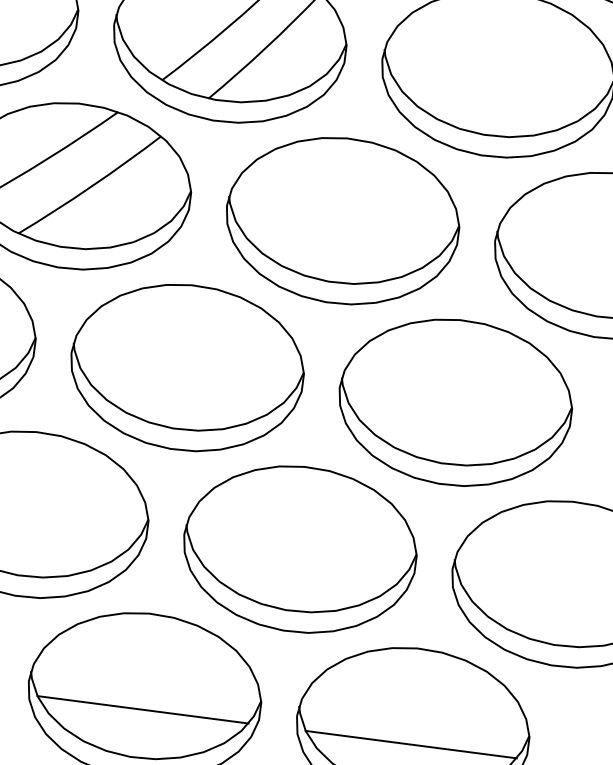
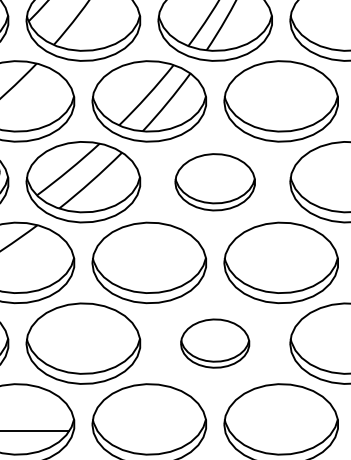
part: (341, 221) -> (214, 182), size x0.7
part: (298, 548) -> (214, 343), size x0.6
line: (143, 710) -> (149, 431), removed
line: (411, 745) -> (281, 431), removed

